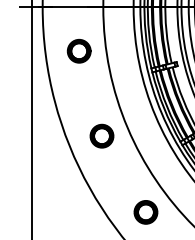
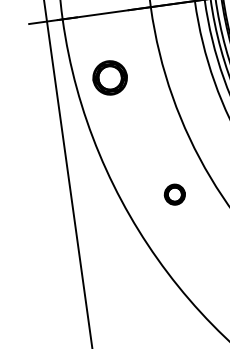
part: (78, 50) -> (108, 76), moved
part: (101, 135) -> (174, 193), size x0.6

